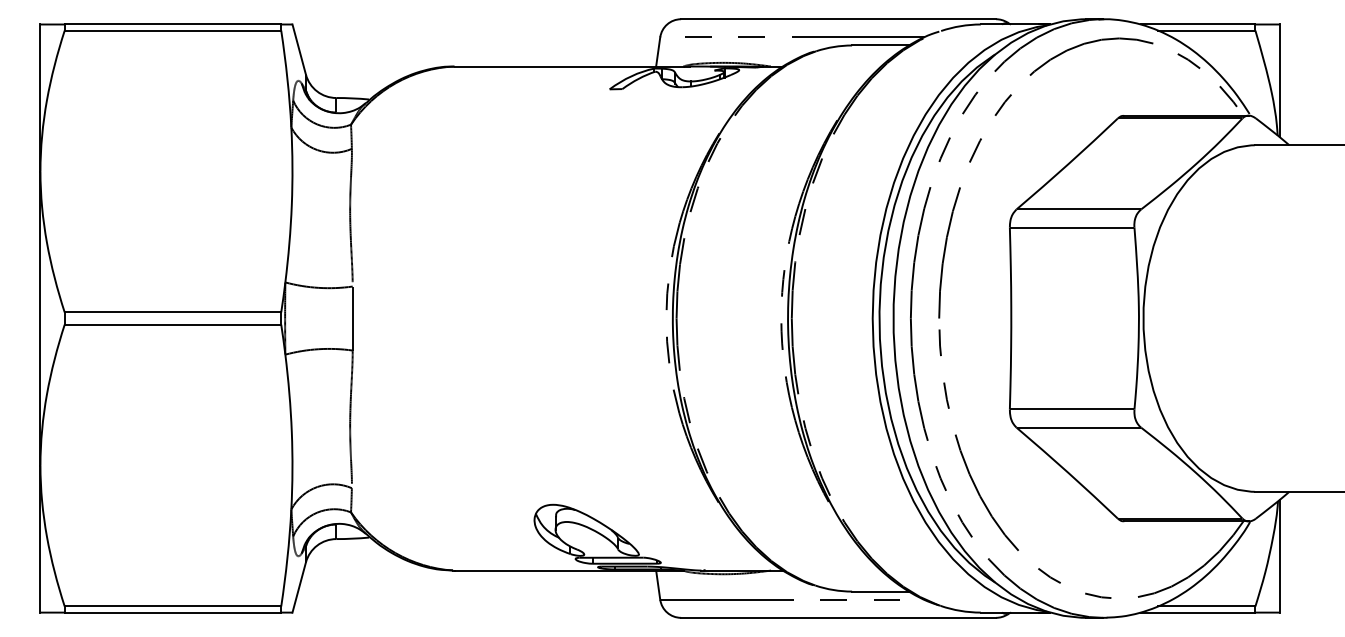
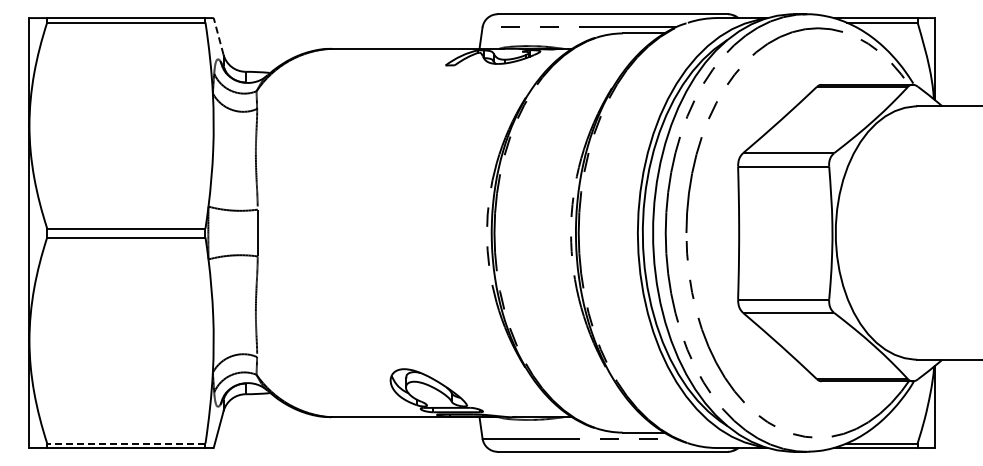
line: (299, 49) -> (218, 36), solid -> dashed
line: (171, 606) -> (125, 443), solid -> dashed

